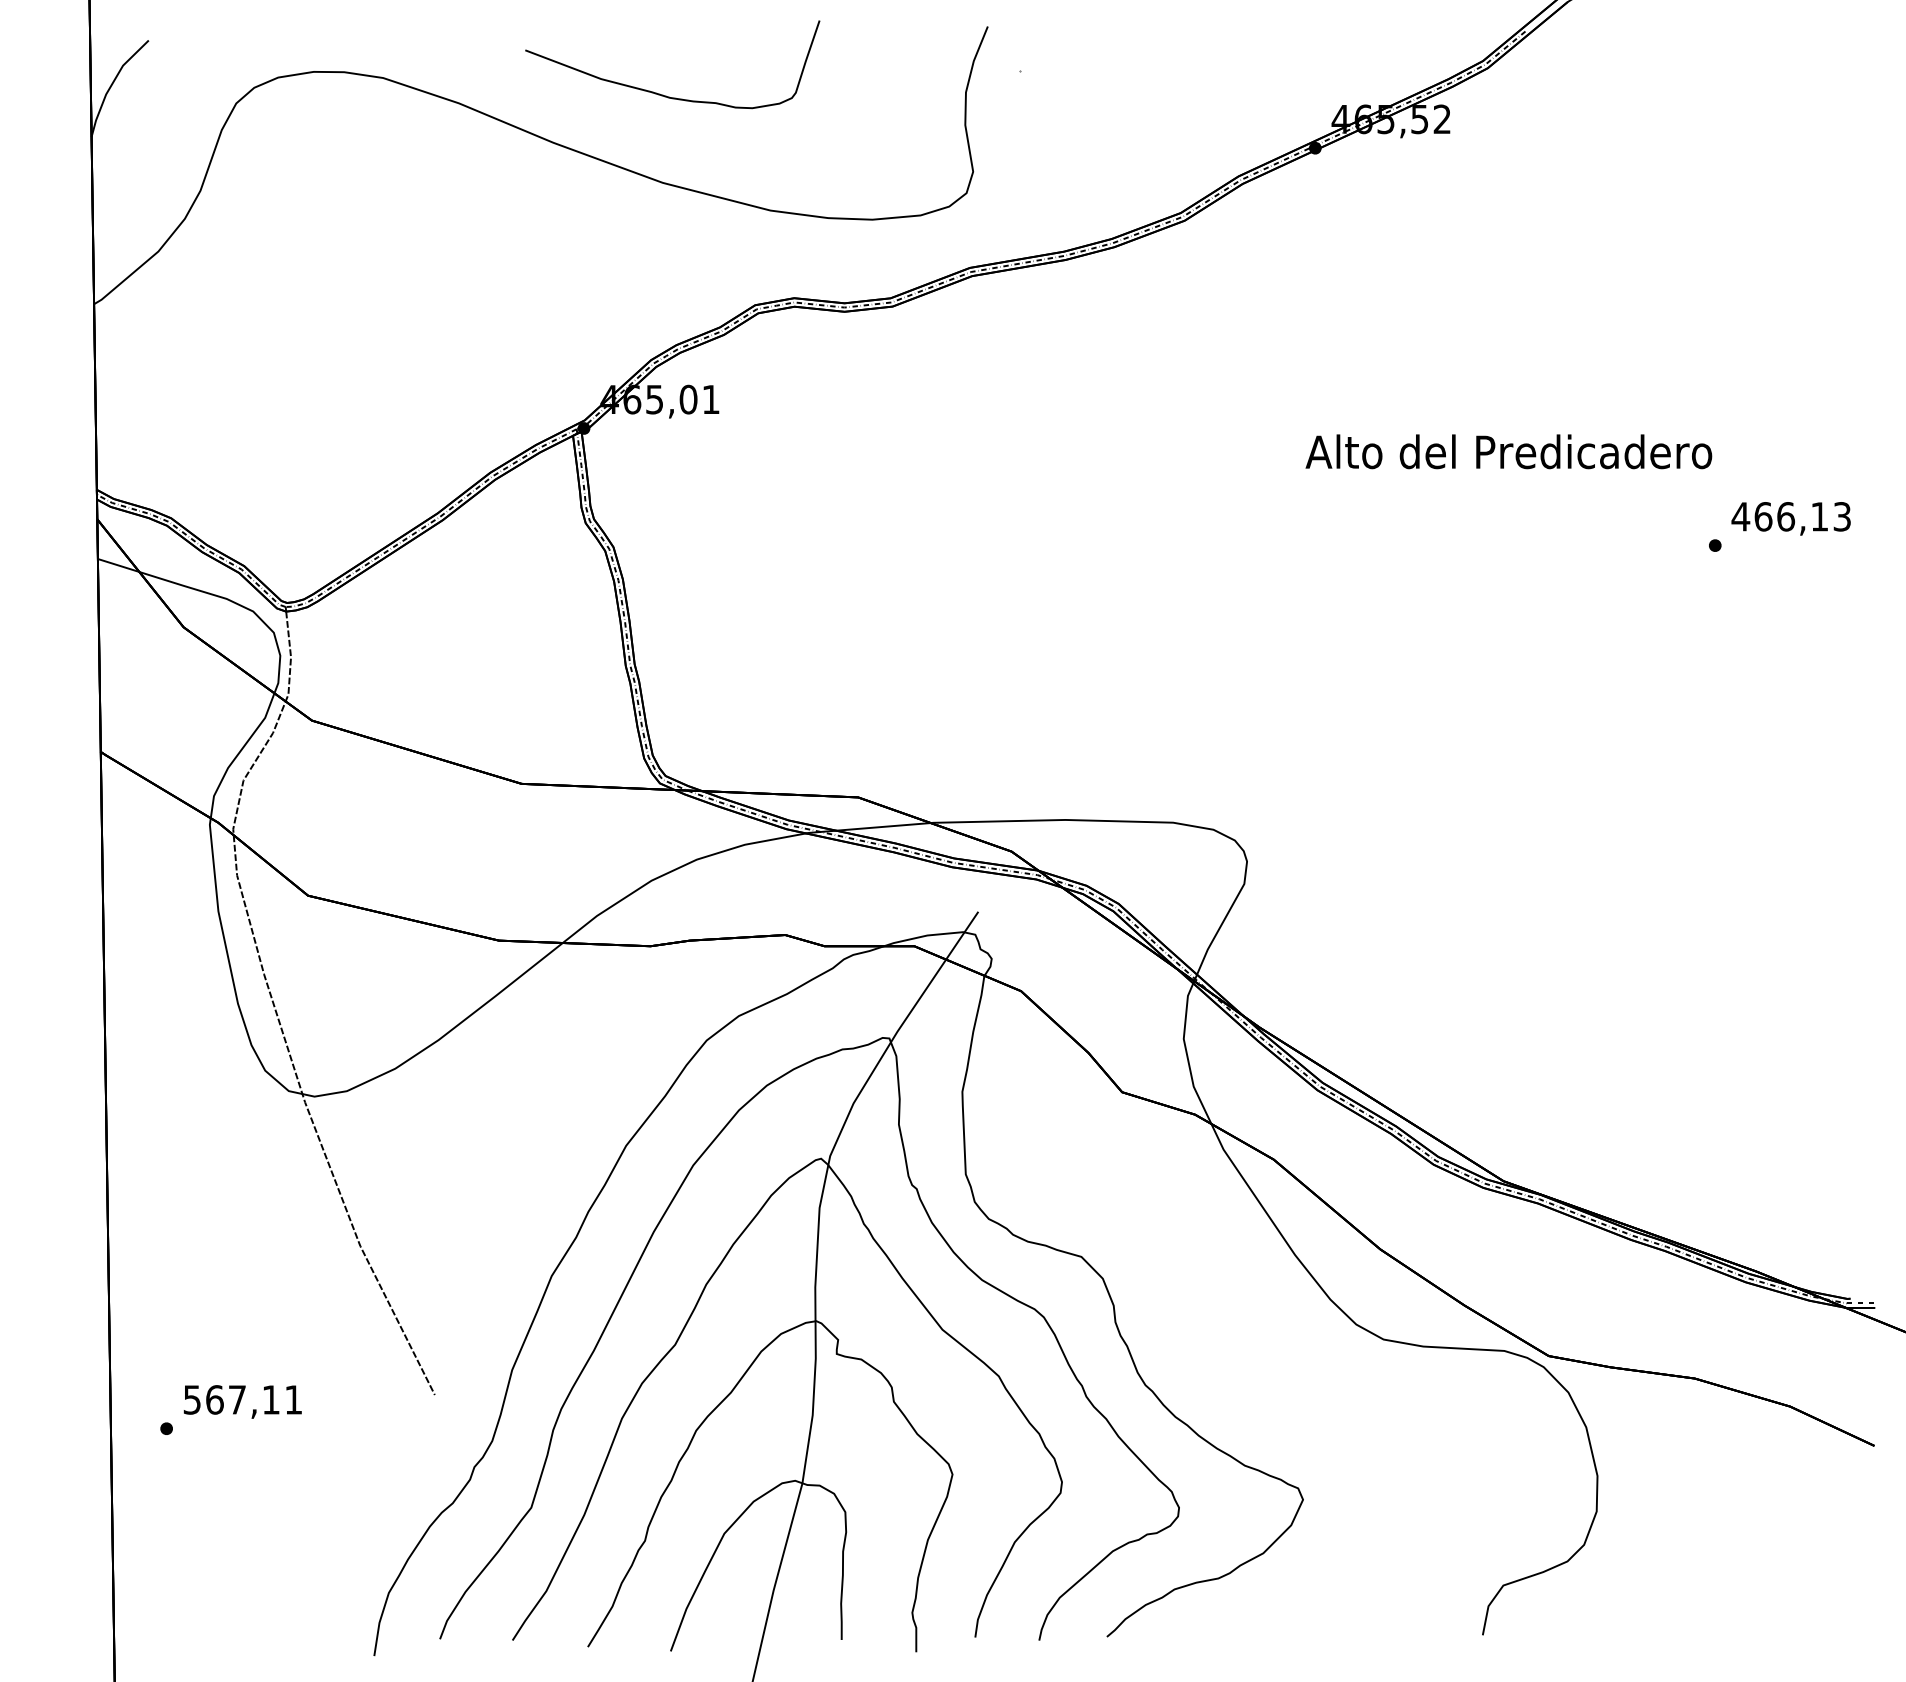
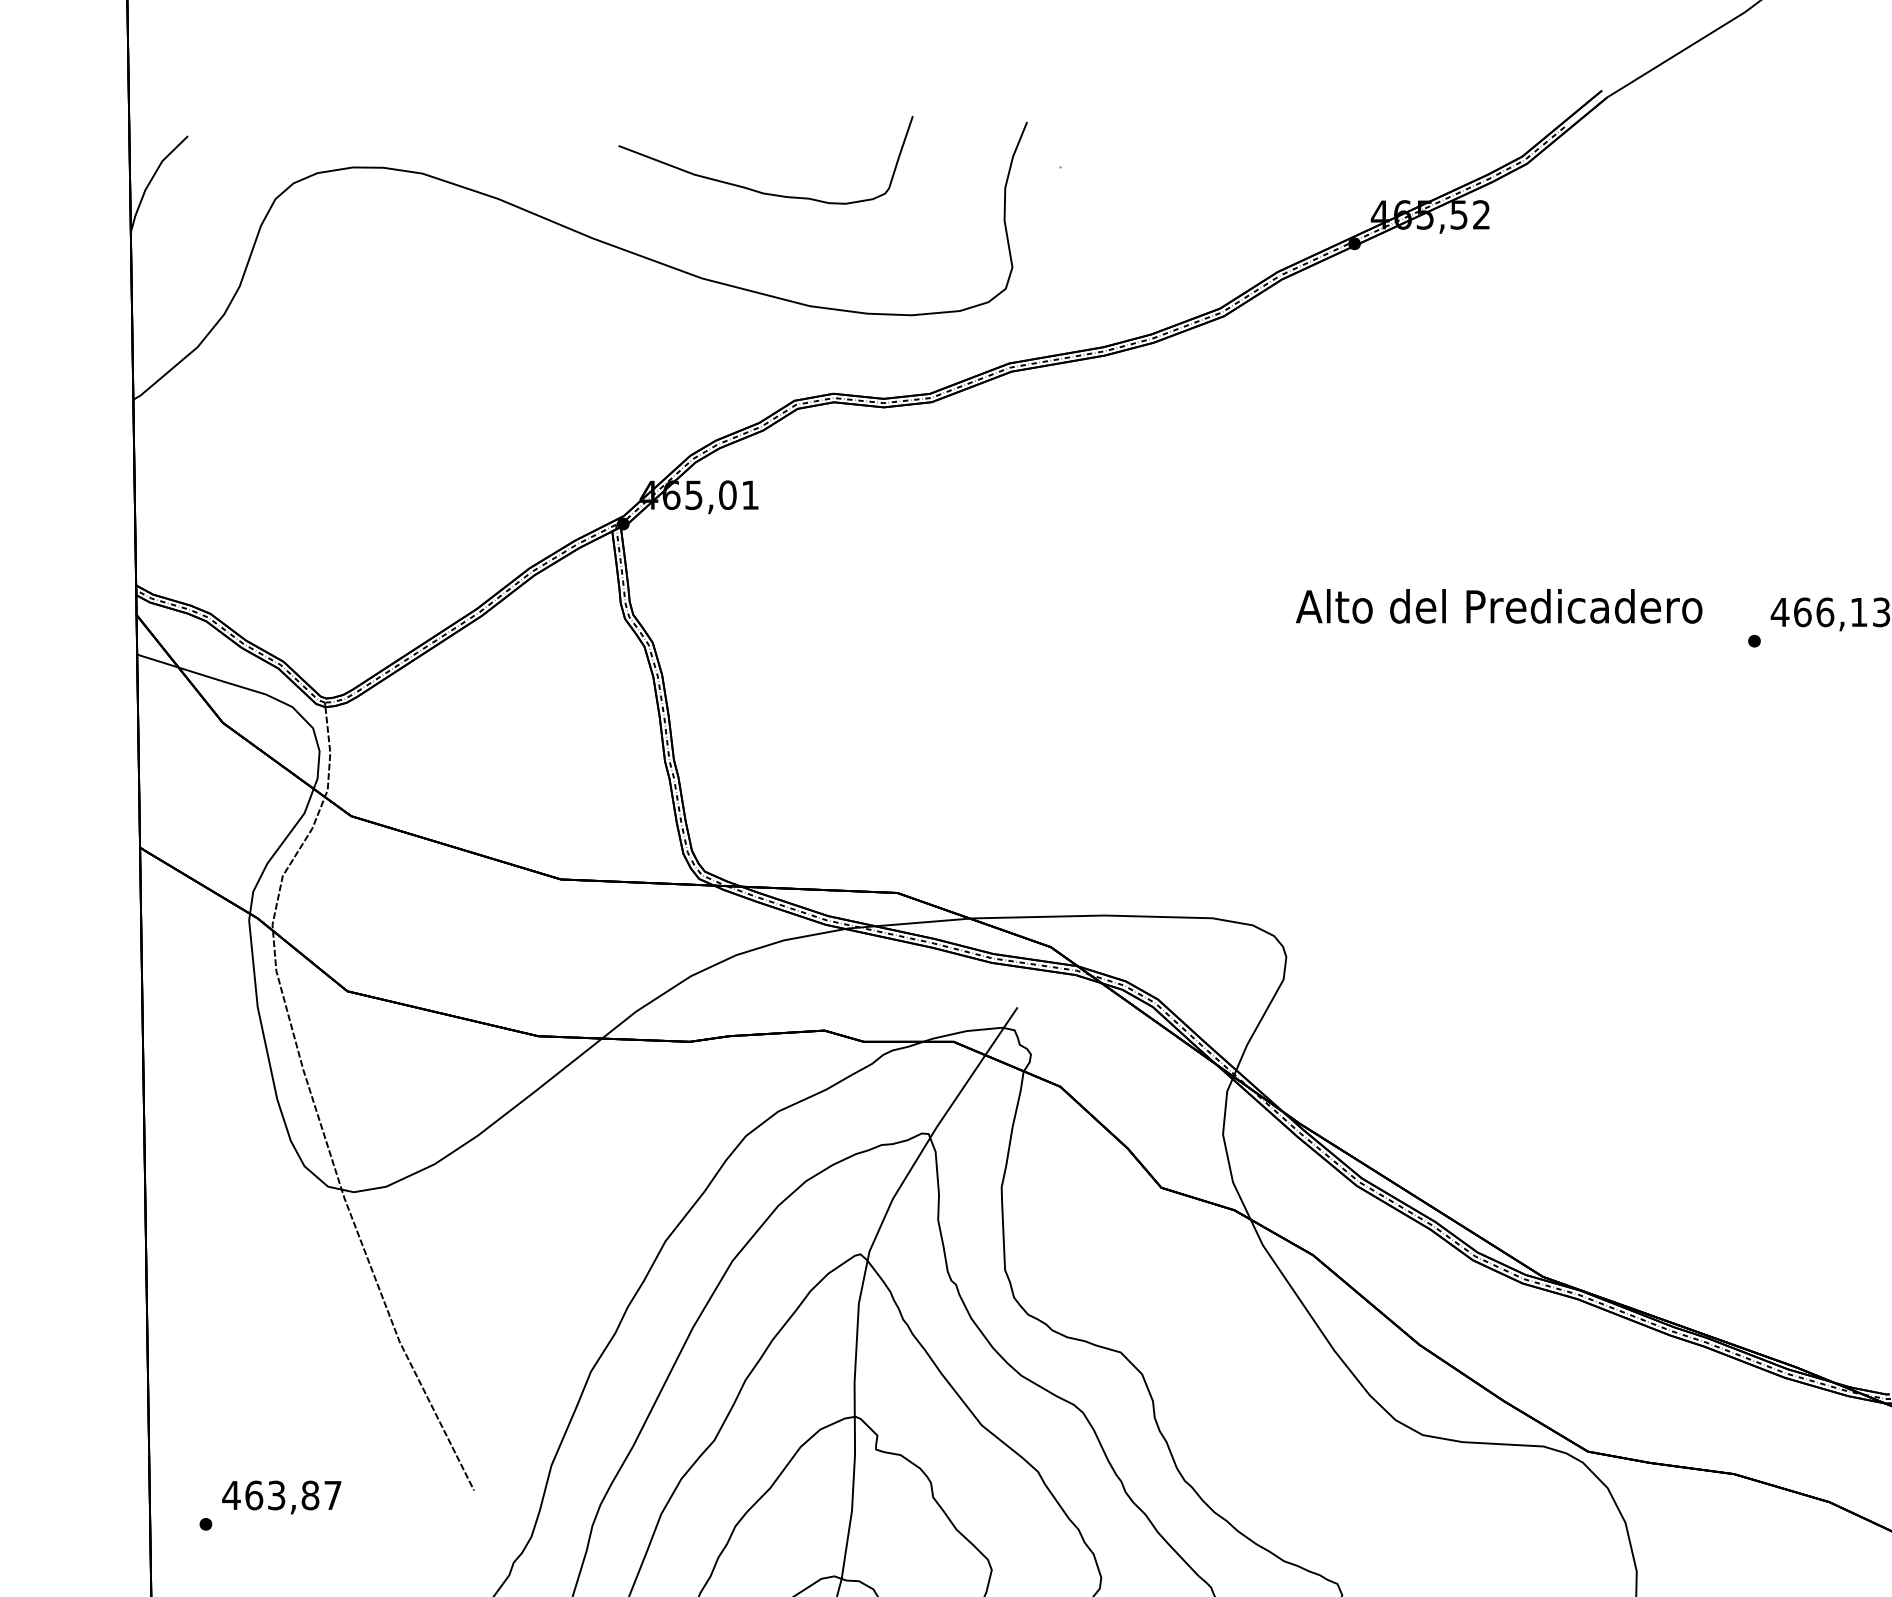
curve: (663, 94) -> (756, 190), moved
text: (1508, 451) -> (1498, 606), moved
text: (241, 1399) -> (280, 1495), 567,11 -> 463,87

